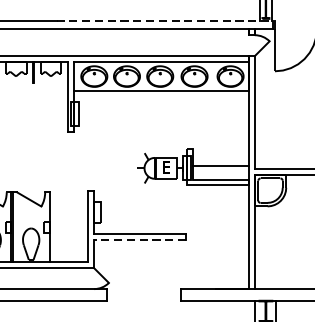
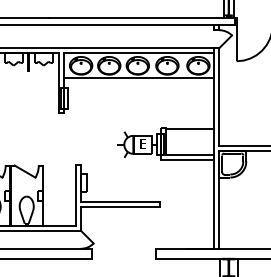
line: (164, 21) -> (141, 18), dashed -> solid
line: (221, 165) -> (190, 129), moved
line: (140, 239) -> (120, 206), dashed -> solid

